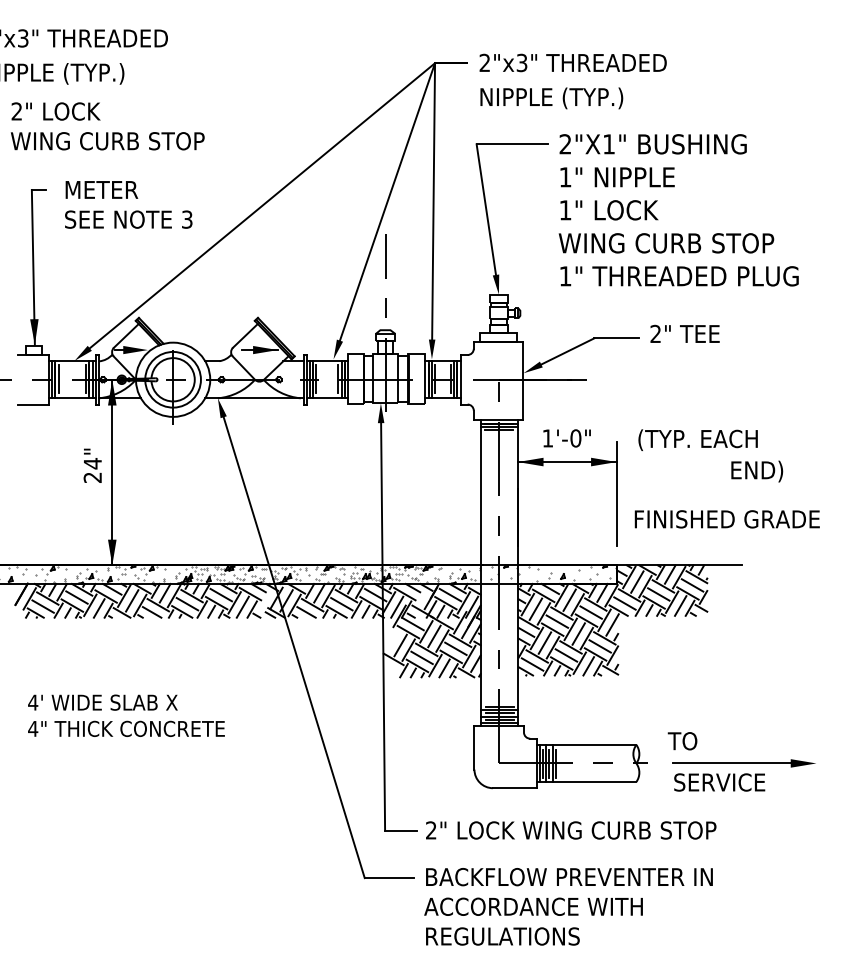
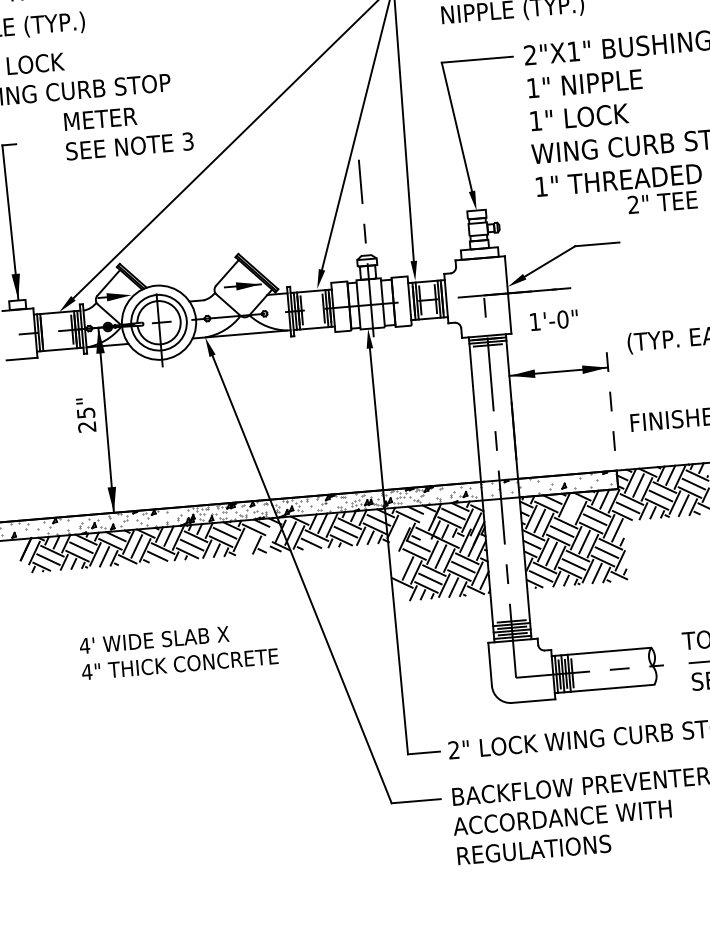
text: (128, 204) -> (128, 131), moved
text: (684, 333) -> (662, 201), moved
line: (58, 379) -> (44, 332), removed
text: (566, 438) -> (553, 320), moved
text: (92, 463) -> (85, 412), 24" -> 25"
line: (616, 493) -> (610, 398), solid -> dashed
line: (569, 599) -> (572, 508), removed
line: (242, 606) -> (247, 542), removed
line: (397, 606) -> (401, 529), removed
text: (126, 715) -> (178, 650), moved

